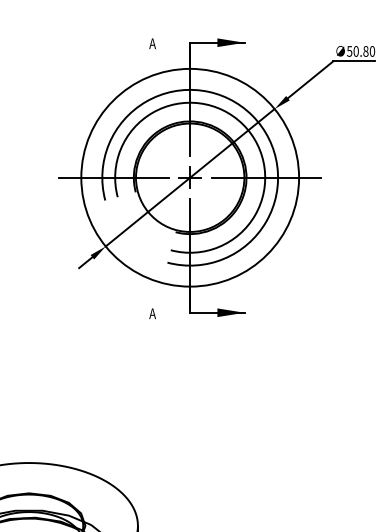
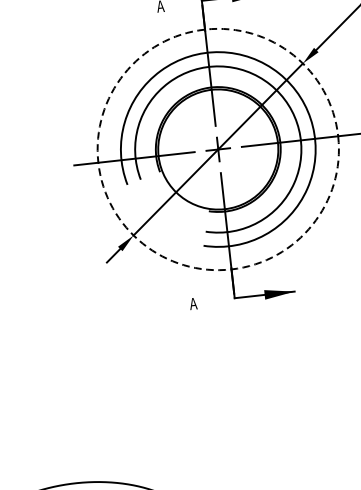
circle: (190, 177) -> (218, 149), solid -> dashed

